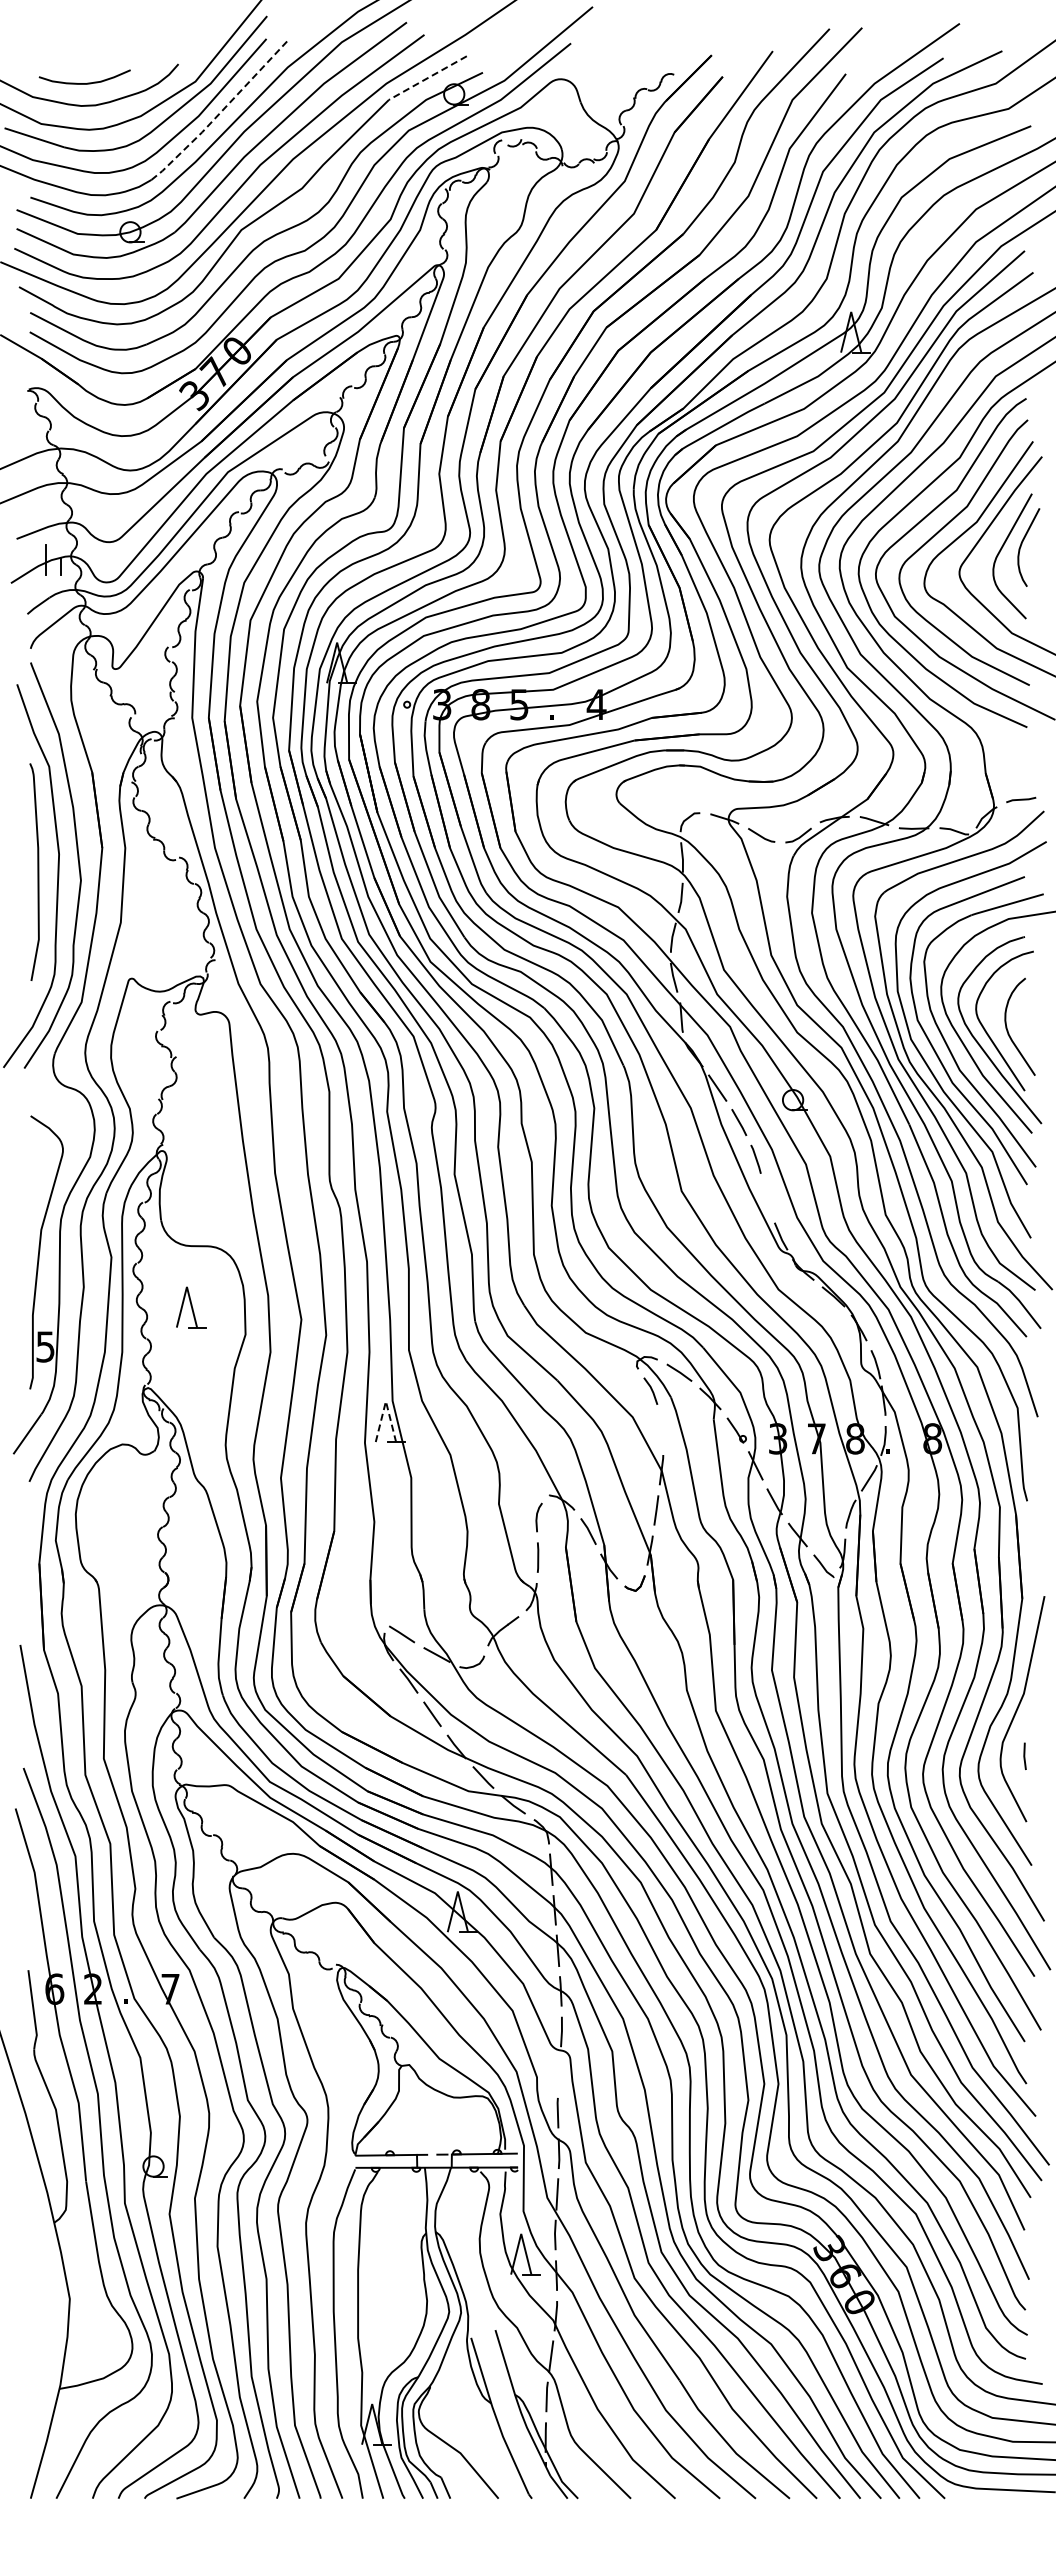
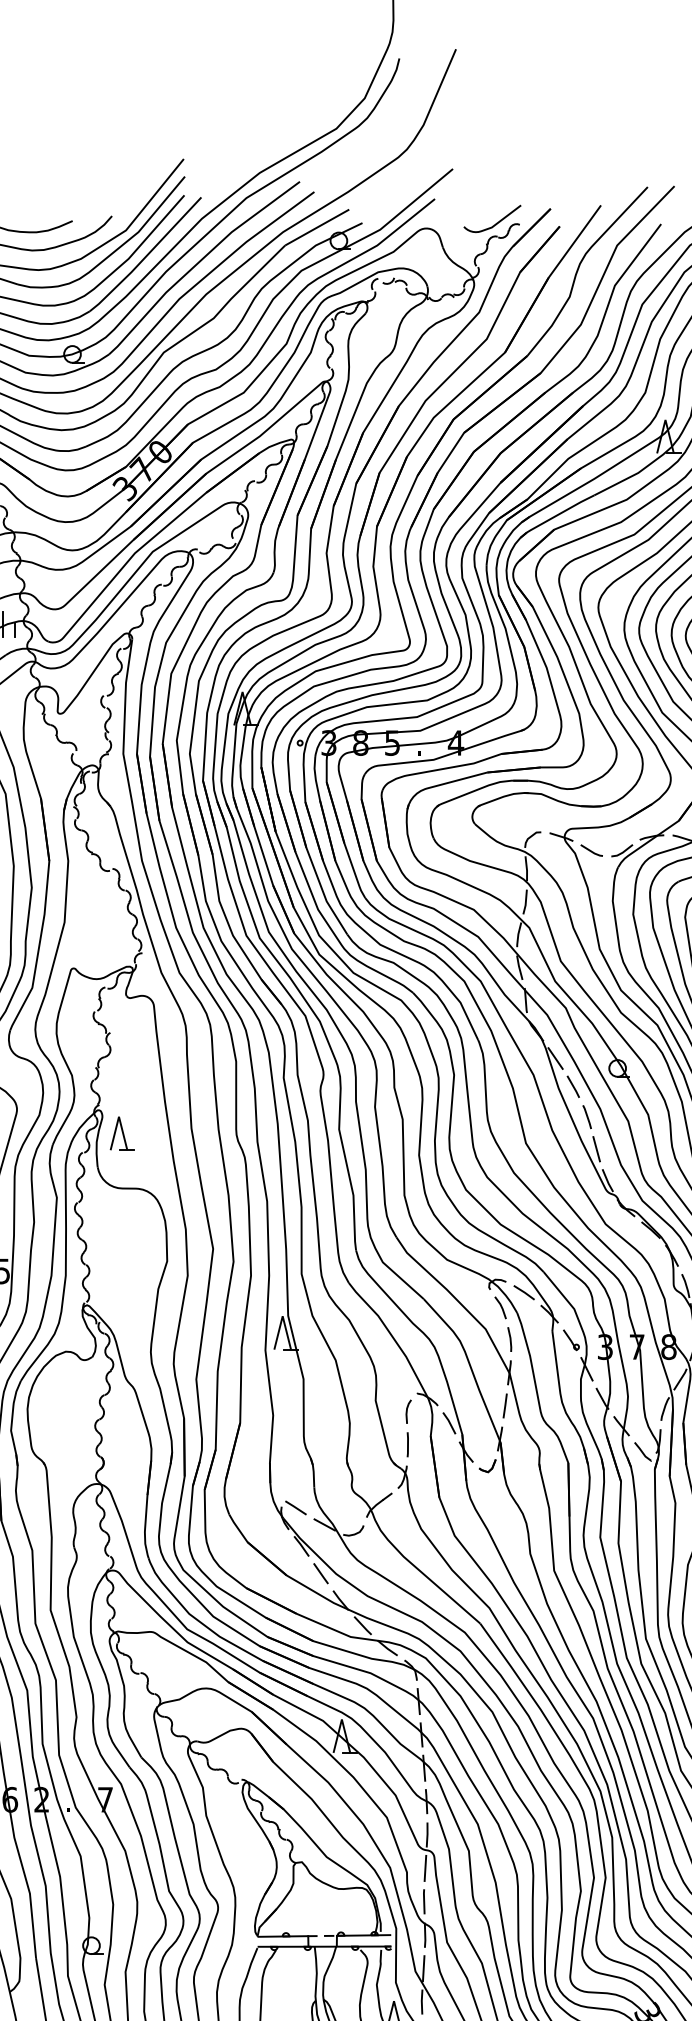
curve: (645, 72) -> (496, 222), added
line: (427, 78) -> (316, 227), dashed -> solid
line: (219, 113) -> (145, 256), dashed -> solid
line: (767, 1198) -> (596, 1149), added
part: (191, 1307) -> (122, 1133), moved
line: (385, 1401) -> (282, 1316), dashed -> solid
line: (662, 1429) -> (510, 1339), added
line: (559, 2072) -> (425, 1868), added

